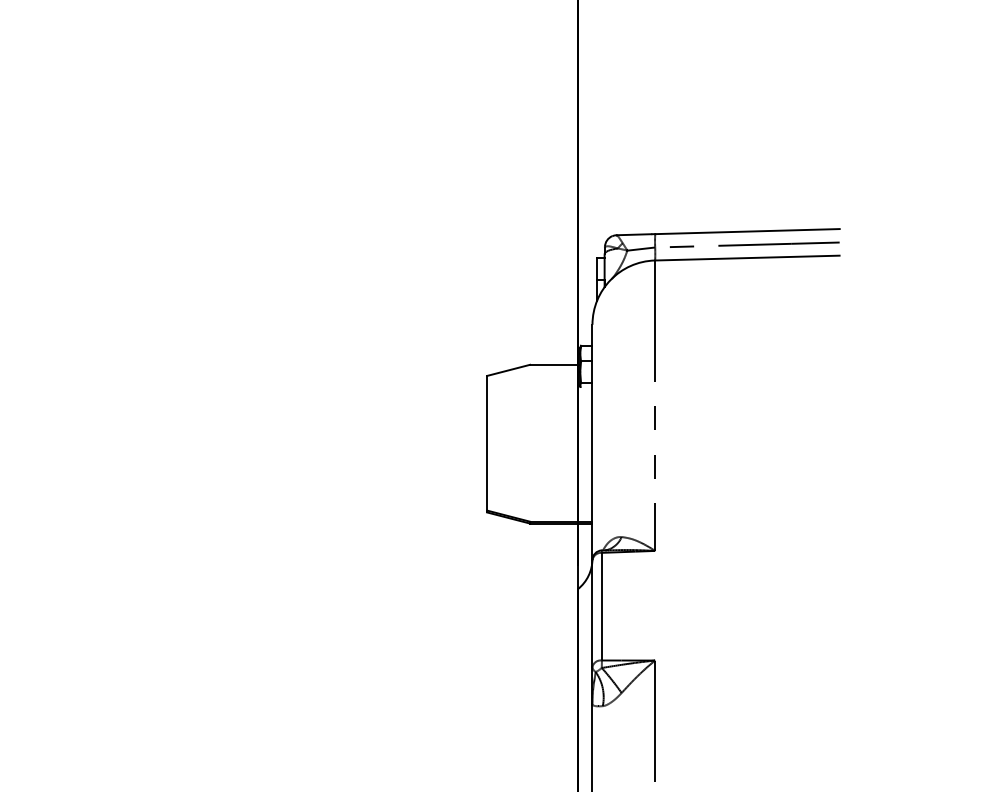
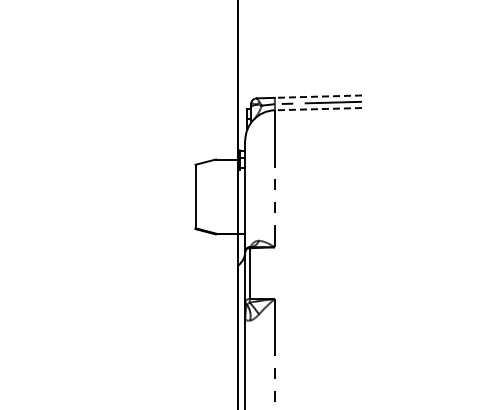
line: (747, 231) -> (318, 96), solid -> dashed
line: (747, 258) -> (318, 109), solid -> dashed

